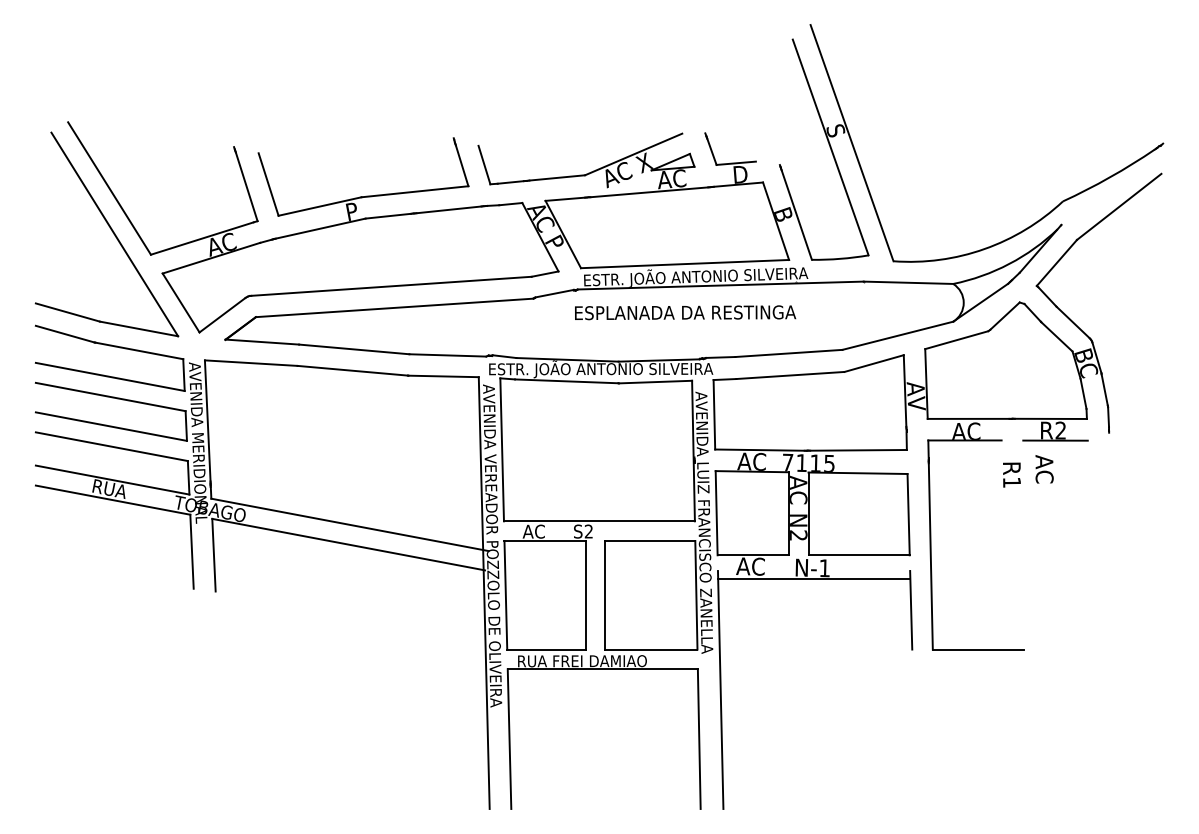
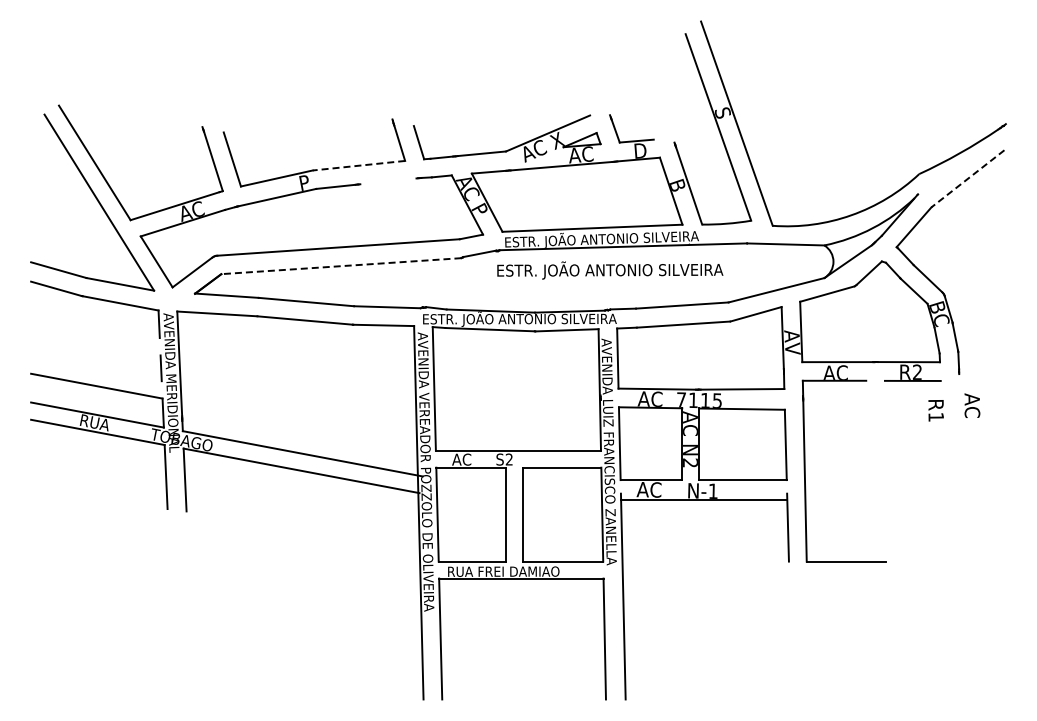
line: (414, 191) -> (358, 165), solid -> dashed
line: (1118, 207) -> (967, 179), solid -> dashed
line: (449, 210) -> (388, 181), removed
line: (393, 308) -> (340, 266), solid -> dashed
text: (715, 312) -> (618, 270), ESPLANADA DA RESTINGA -> ESTR. JOÃO ANTONIO SILVEIRA
line: (110, 376) -> (95, 325), removed
line: (110, 397) -> (95, 343), removed
line: (111, 426) -> (96, 368), removed
text: (1044, 469) -> (972, 405), moved
text: (1011, 474) -> (935, 410), moved

